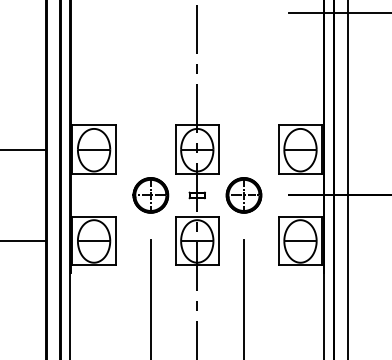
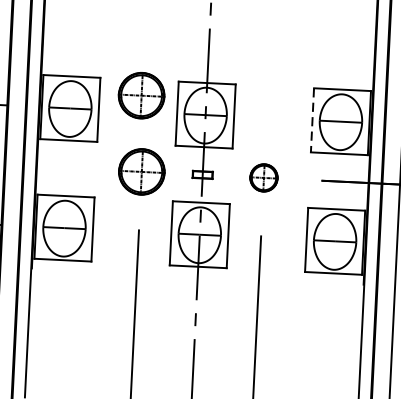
part: (147, 137) -> (141, 95), added
line: (278, 150) -> (312, 121), solid -> dashed
part: (243, 195) -> (263, 177), size x0.6

